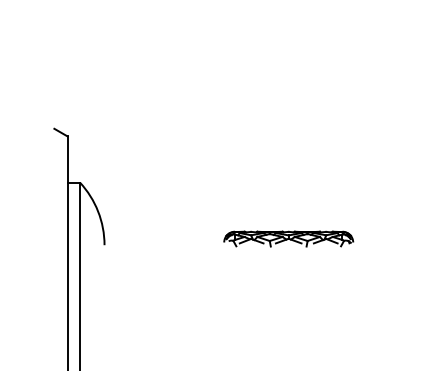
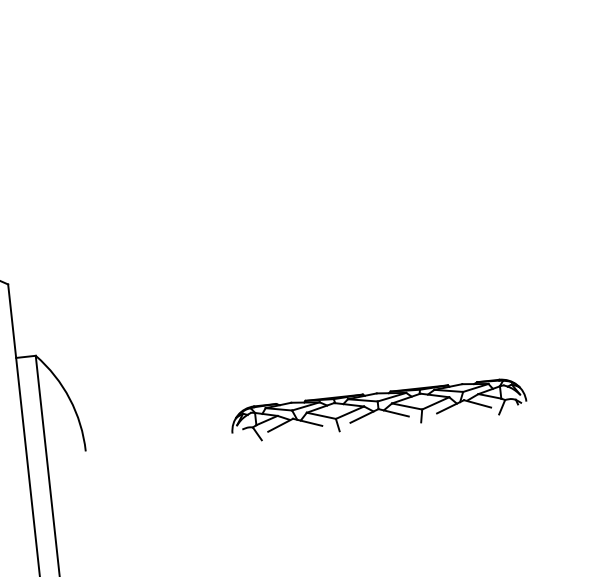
part: (288, 238) -> (377, 408), size x1.43

